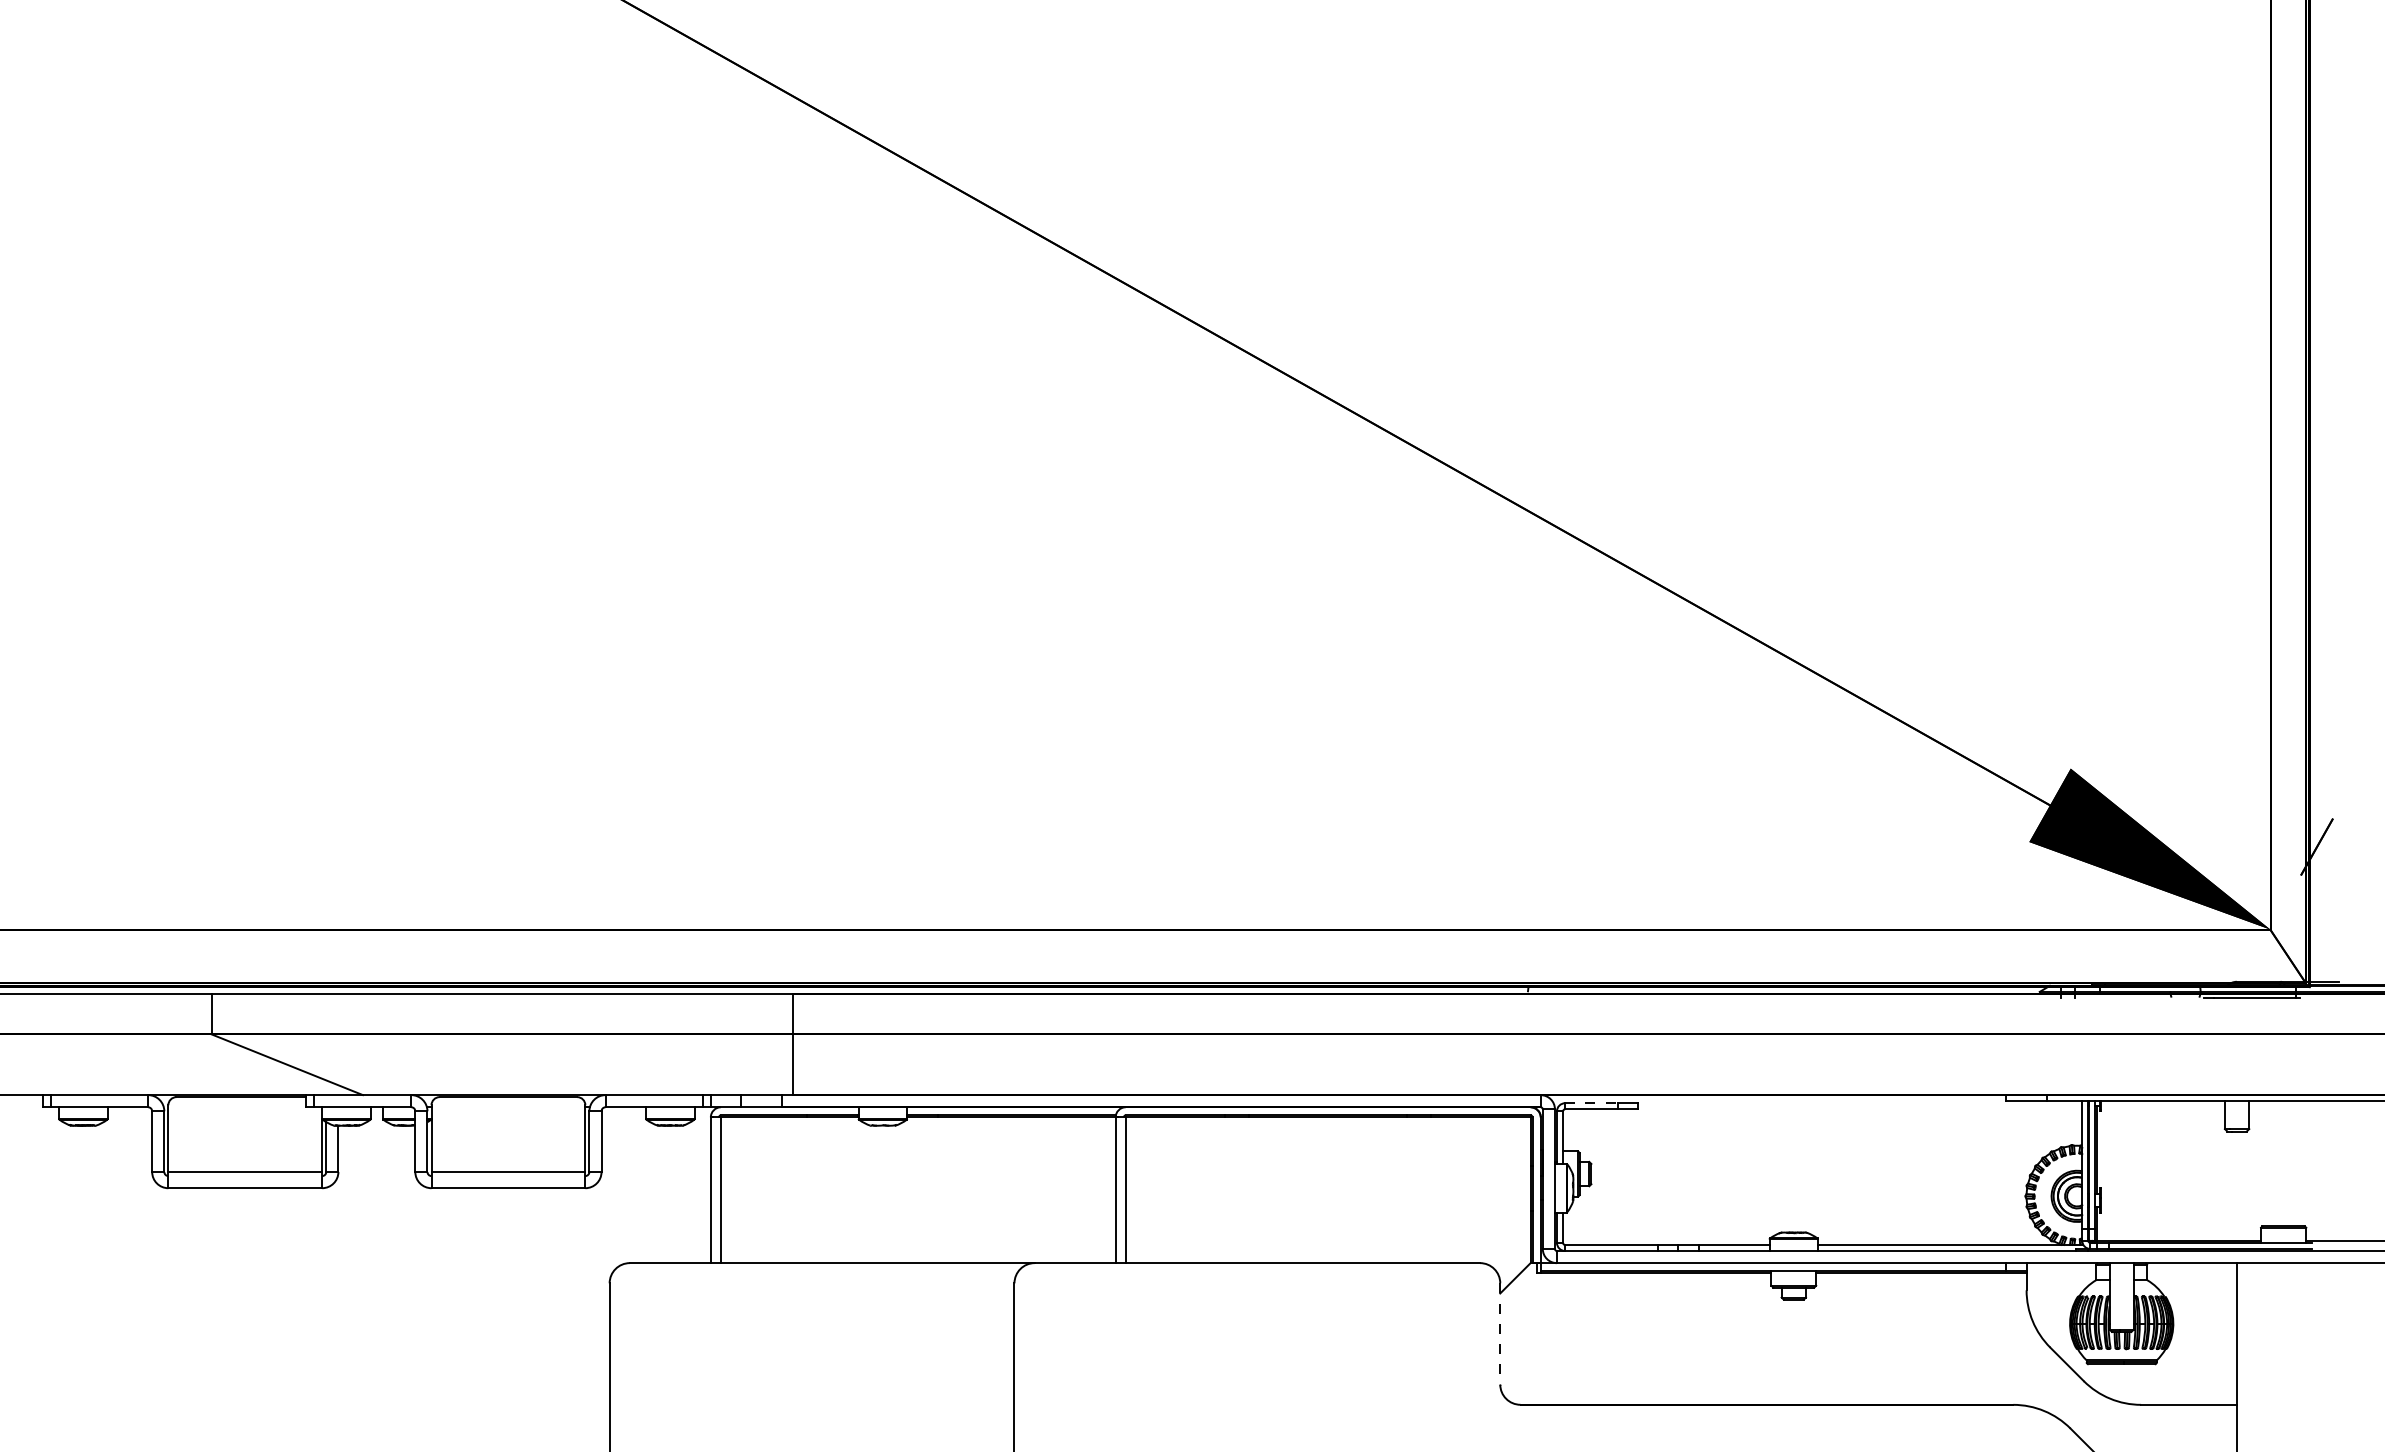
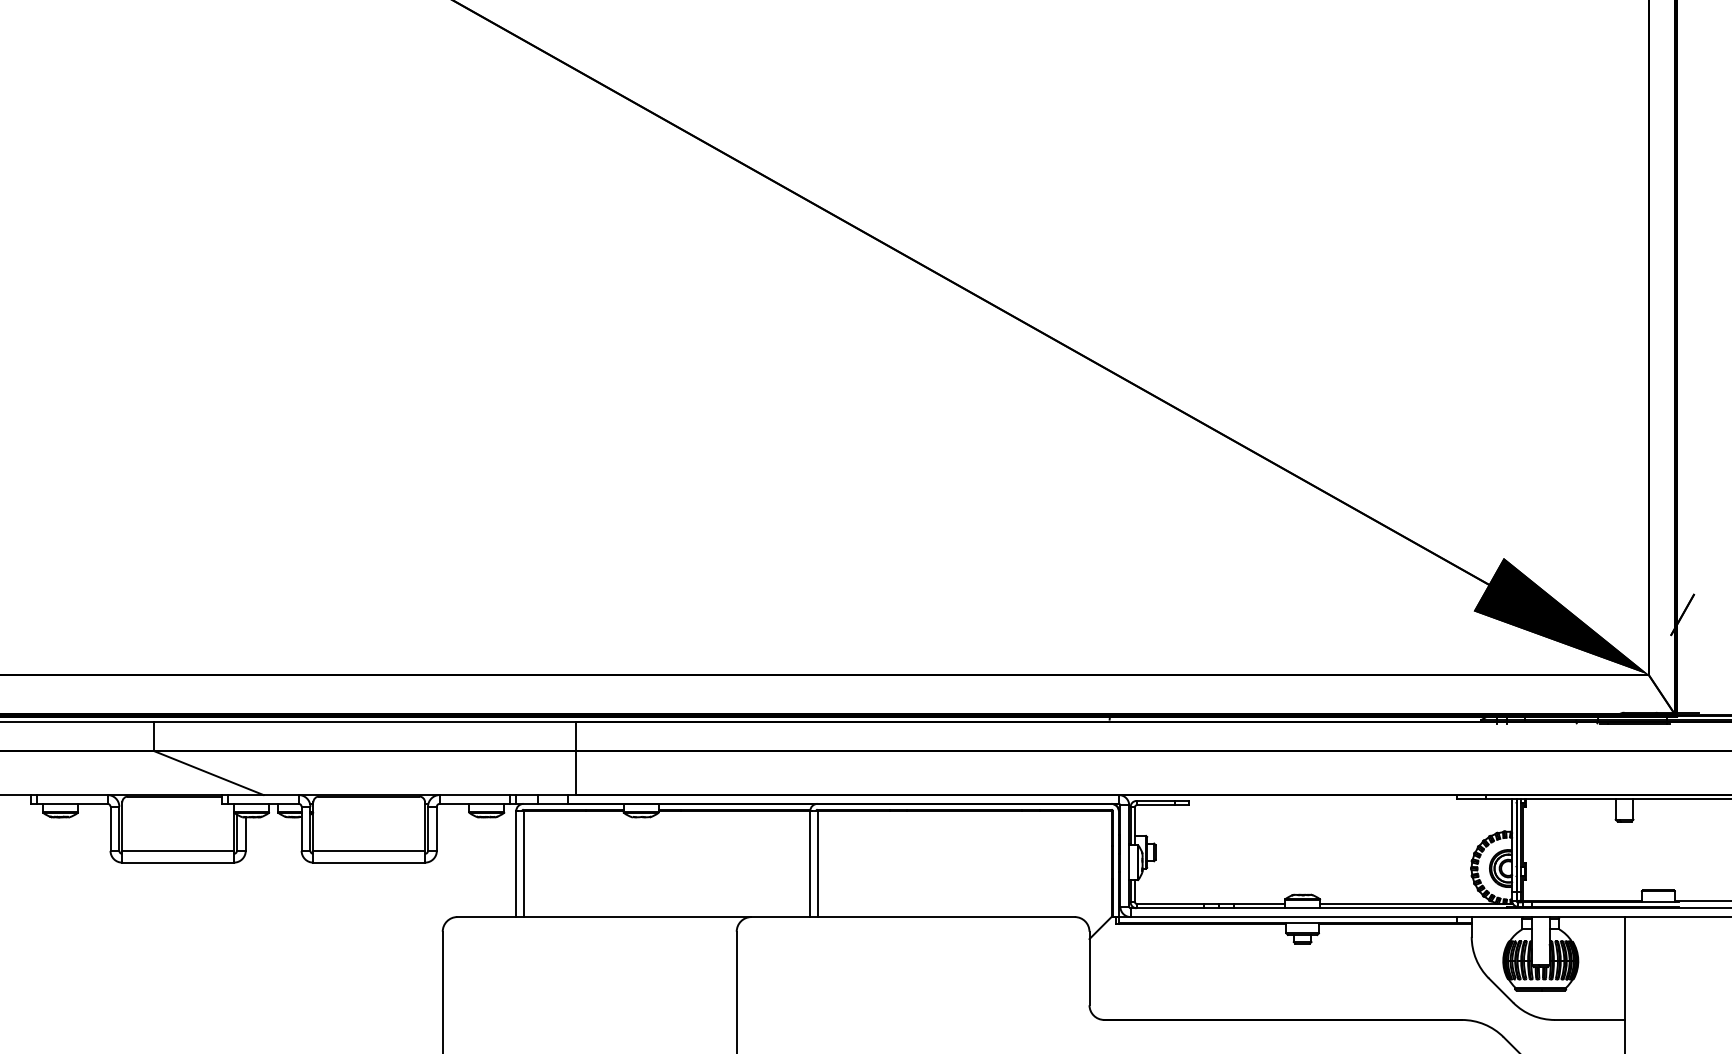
line: (1591, 1103) -> (1155, 801), dashed -> solid
line: (1500, 1333) -> (1089, 968), dashed -> solid

